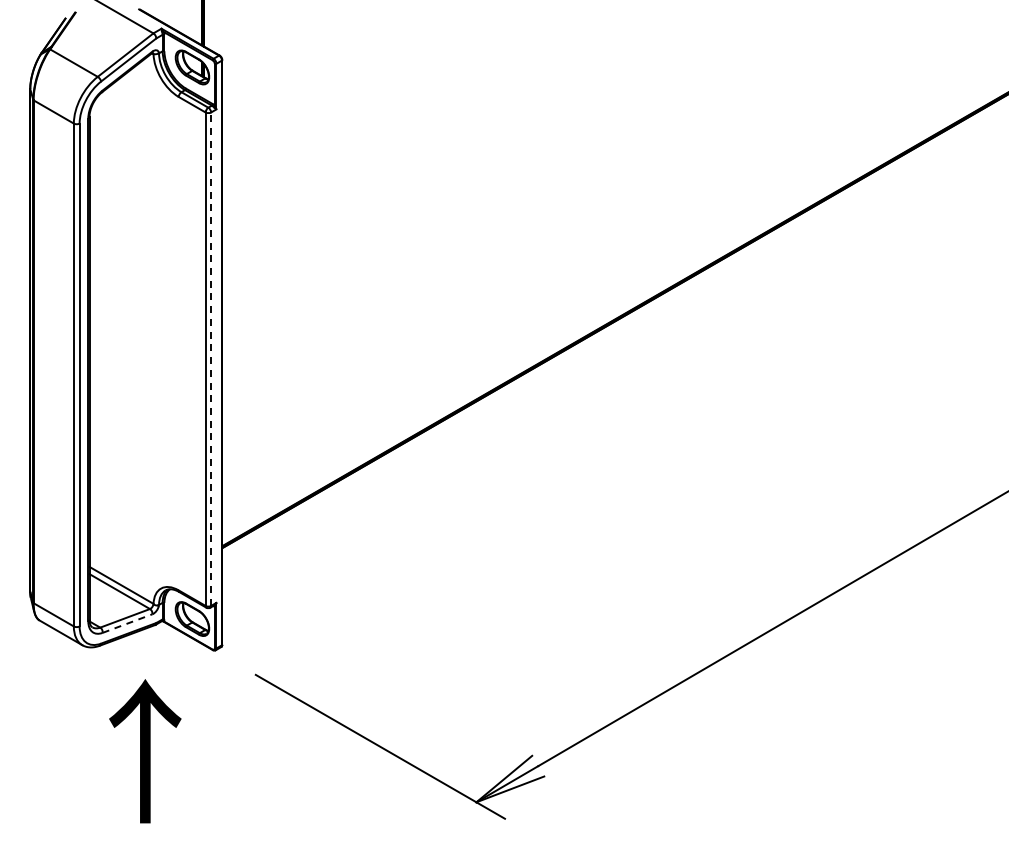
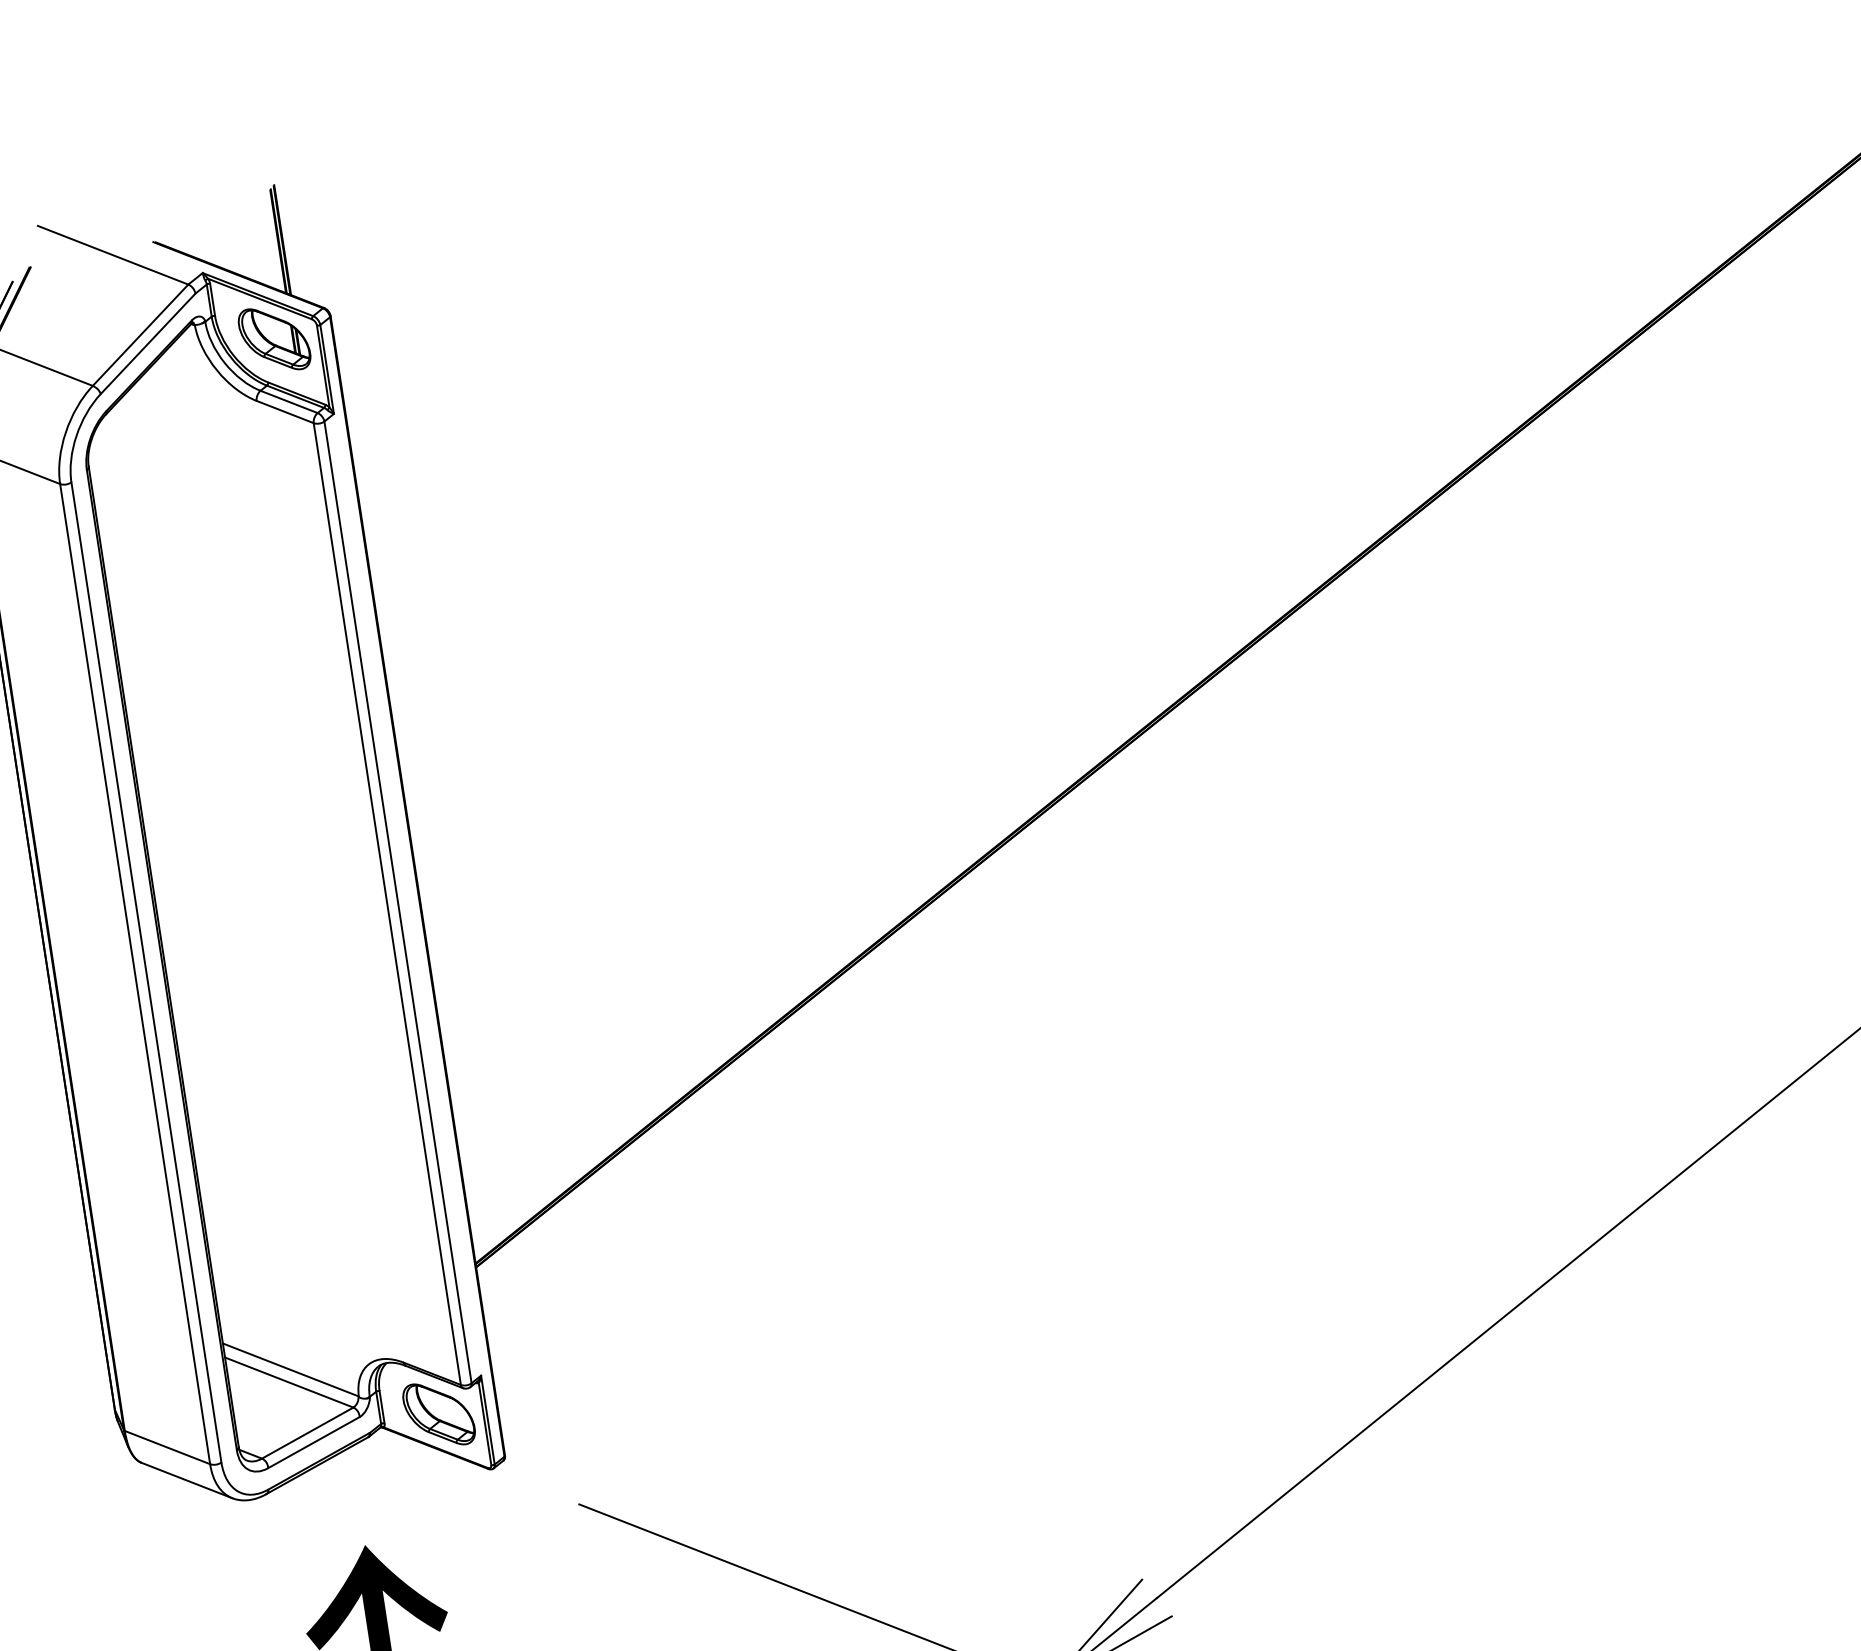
line: (211, 359) -> (398, 902), dashed -> solid
line: (127, 623) -> (313, 1442), dashed -> solid

